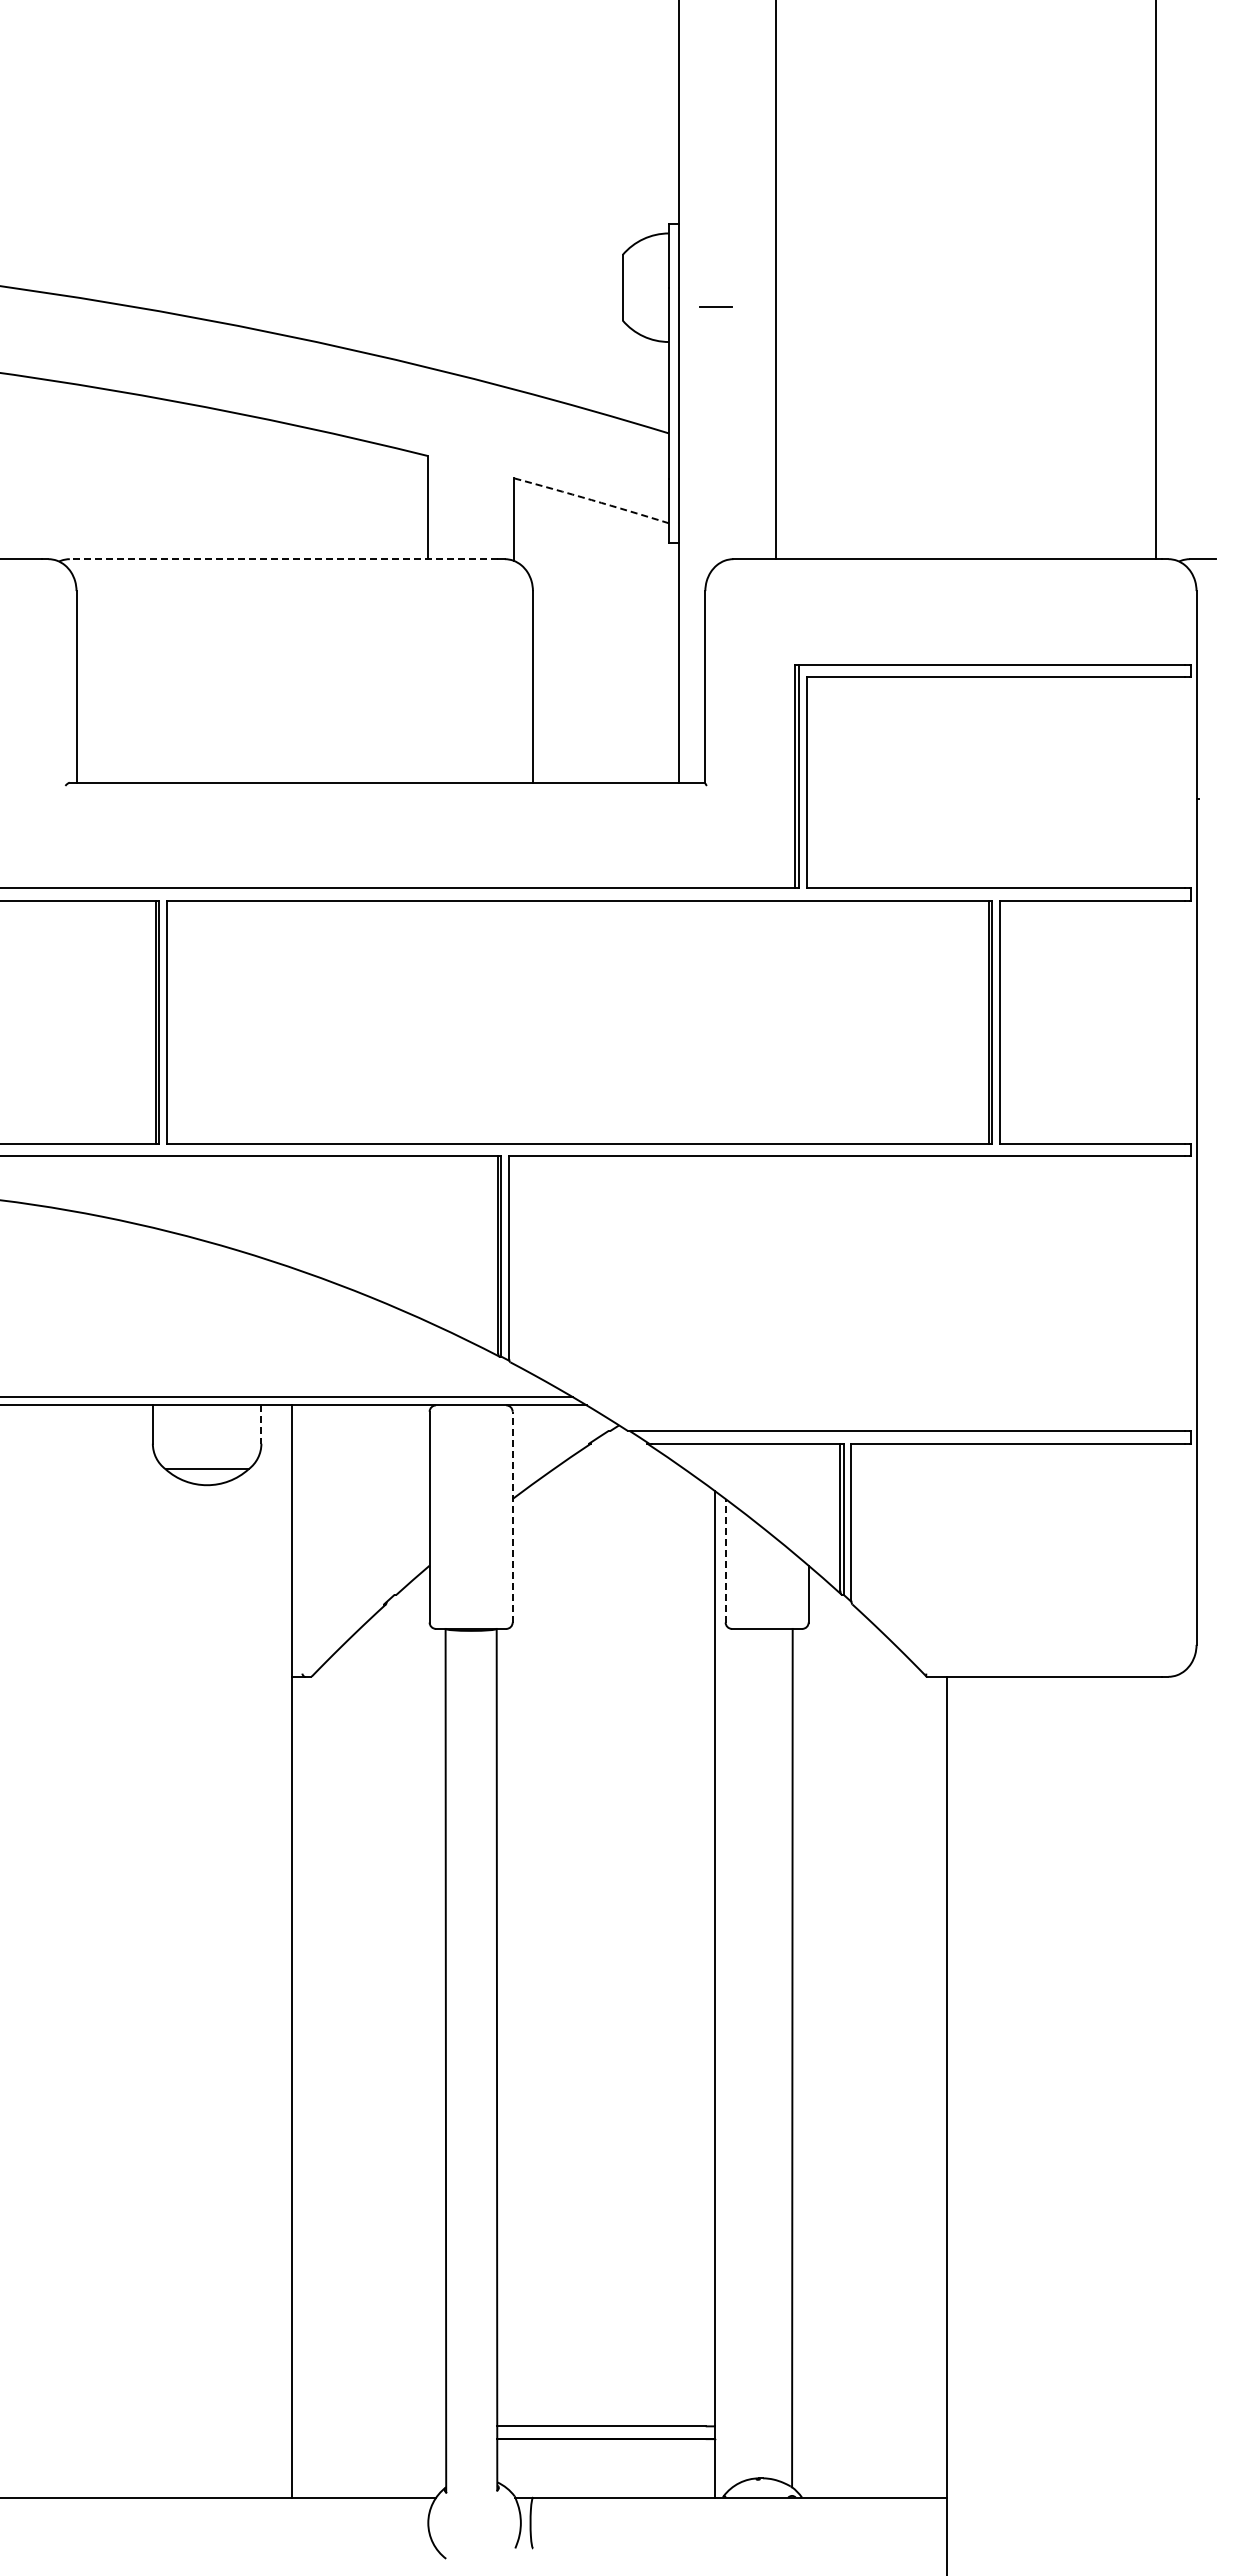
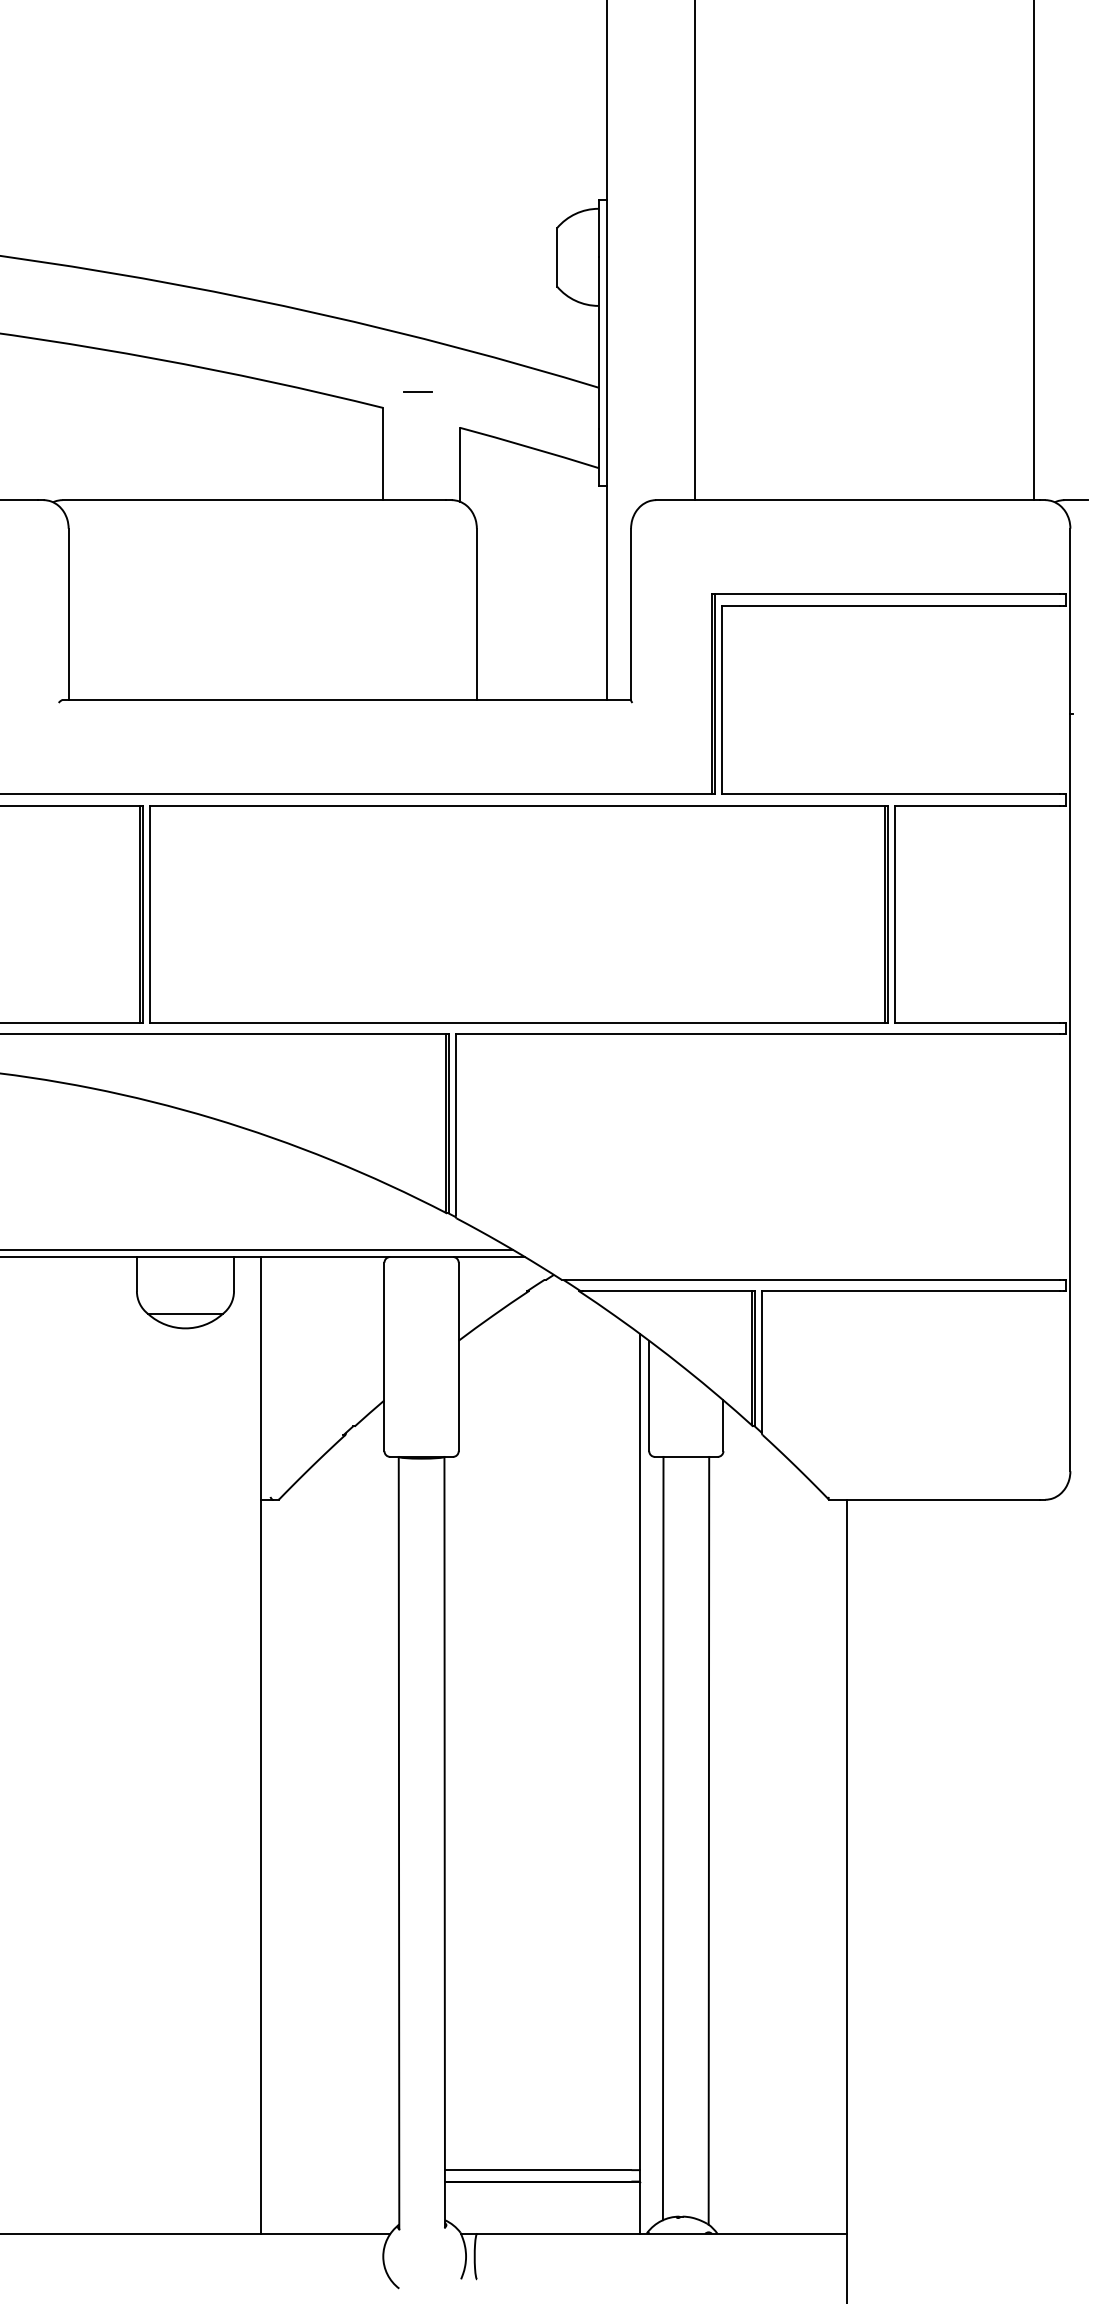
line: (715, 306) -> (417, 391), moved
arc: (591, 500) -> (529, 447), dashed -> solid
line: (283, 559) -> (253, 500), dashed -> solid
line: (261, 1425) -> (234, 1274), dashed -> solid
line: (512, 1516) -> (458, 1356), dashed -> solid
line: (725, 1560) -> (649, 1395), dashed -> solid
line: (741, 2055) -> (663, 1838), added

